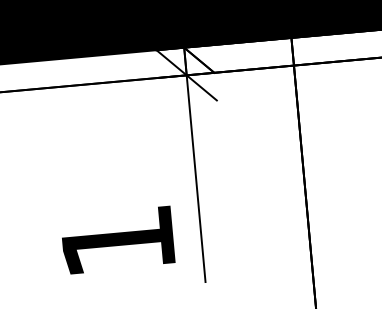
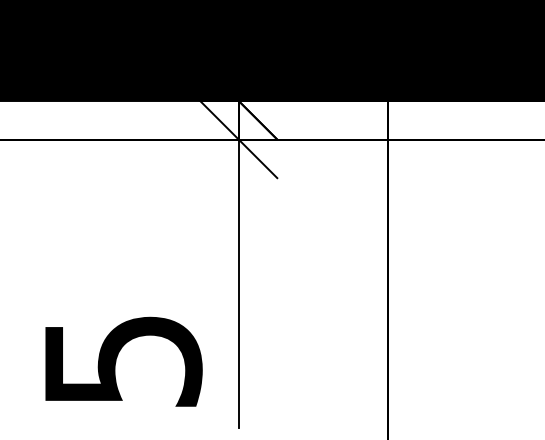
text: (118, 241) -> (123, 361), 1 -> 5

